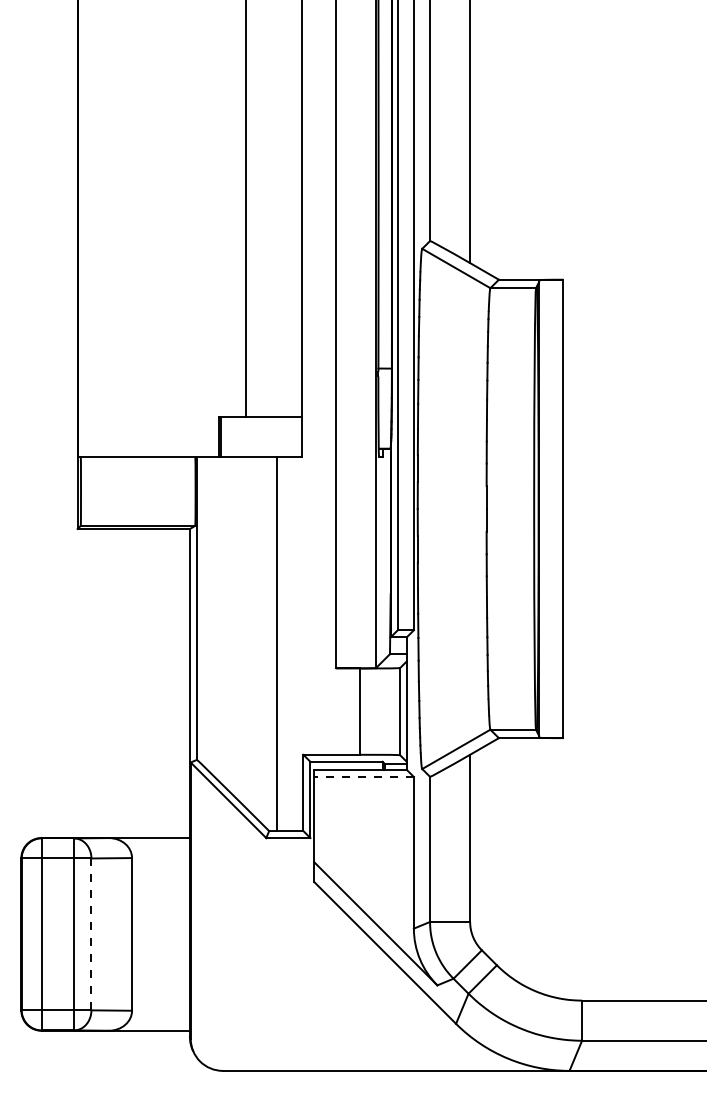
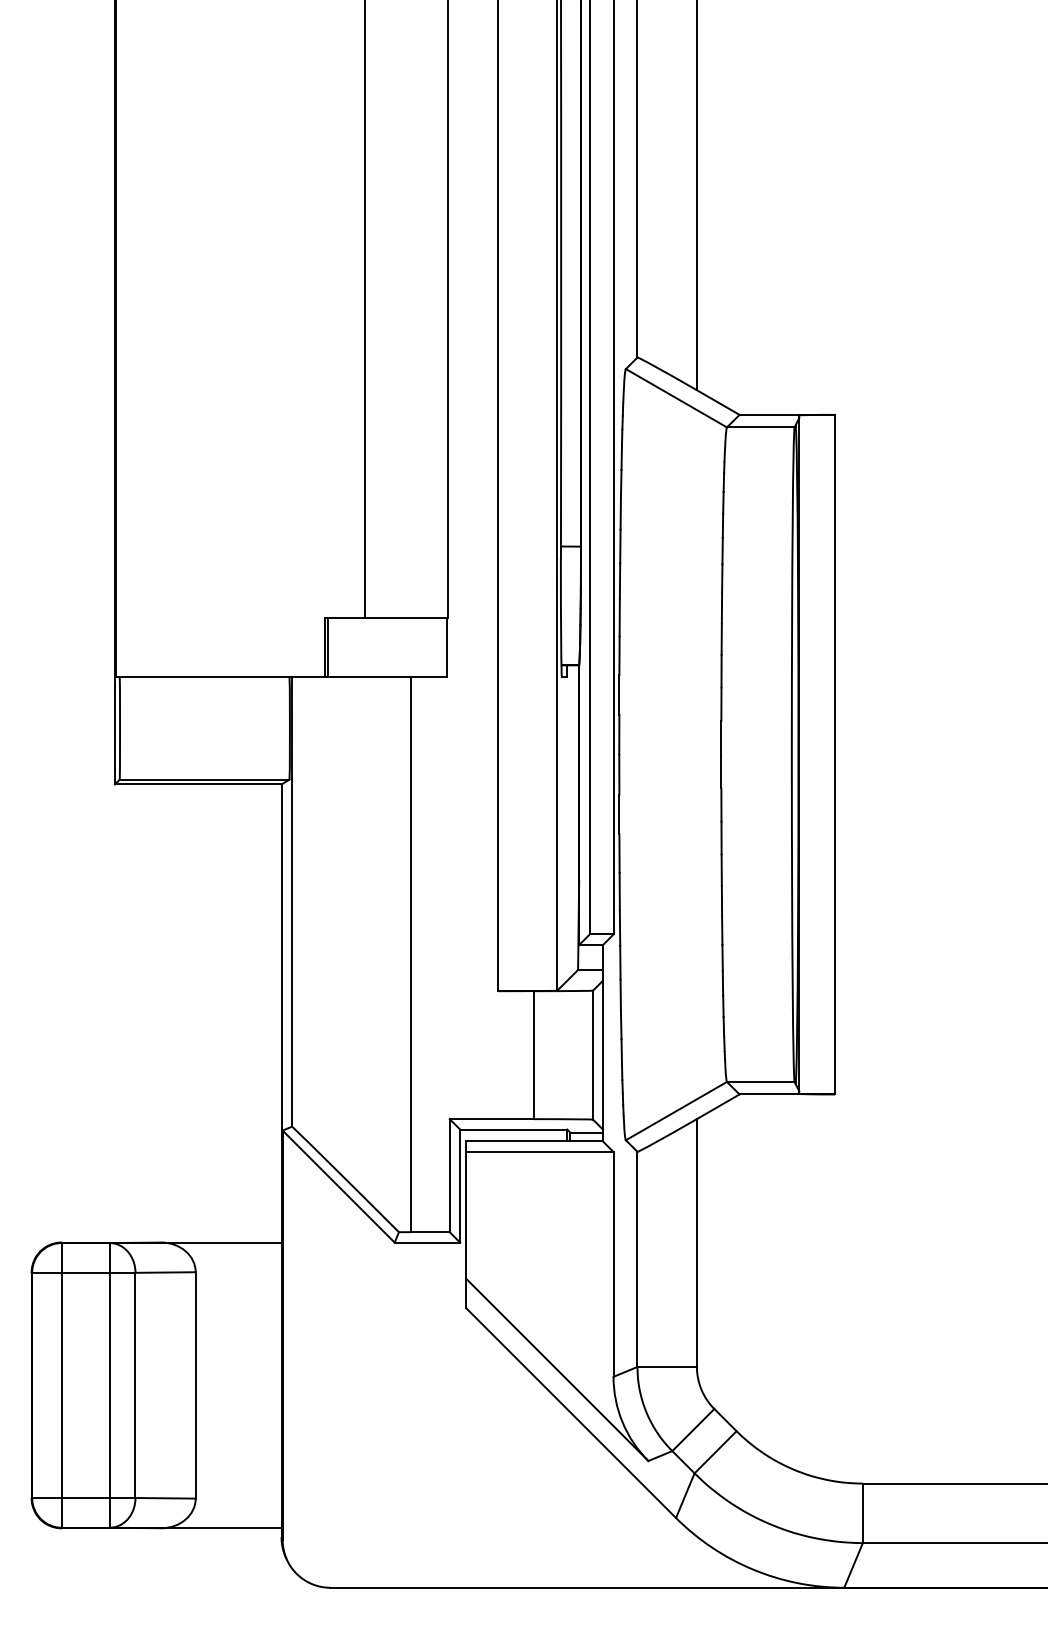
line: (364, 776) -> (540, 1151), dashed -> solid
line: (91, 934) -> (135, 1385), dashed -> solid

